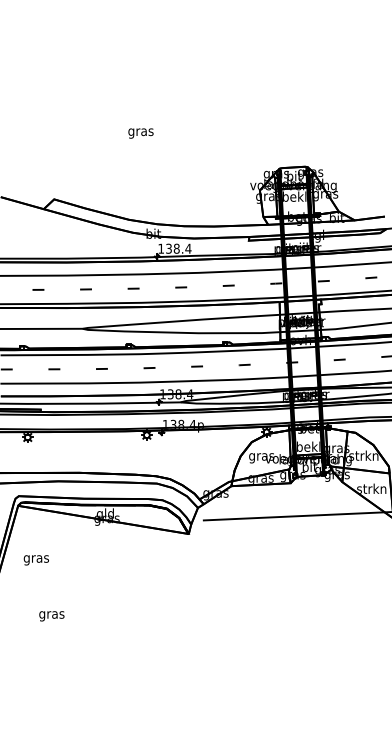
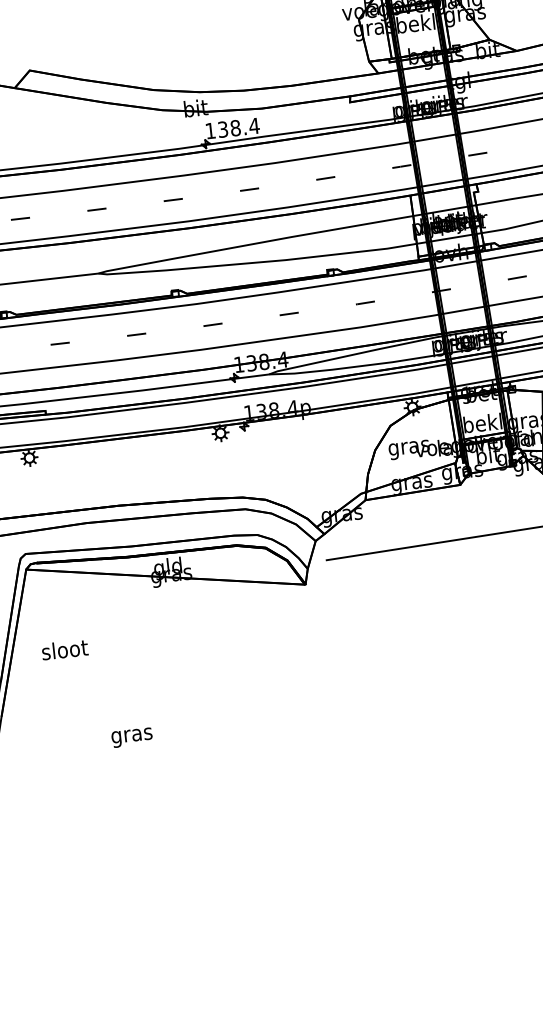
text: (36, 558) -> (65, 651), gras -> sloot
text: (51, 616) -> (131, 738), moved

